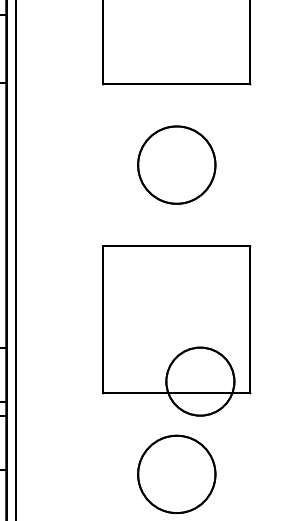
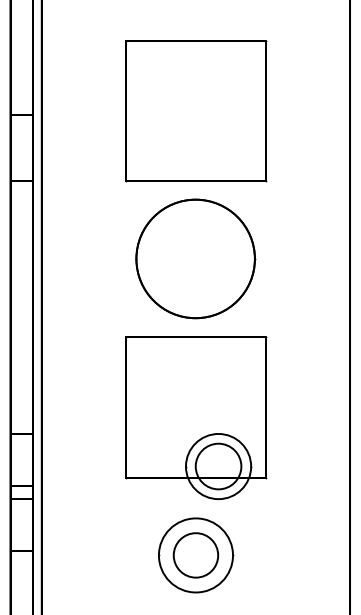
circle: (177, 165) -> (196, 259), size x1.6
circle: (200, 381) -> (218, 466), size x0.7
circle: (176, 474) -> (195, 555), size x0.6

